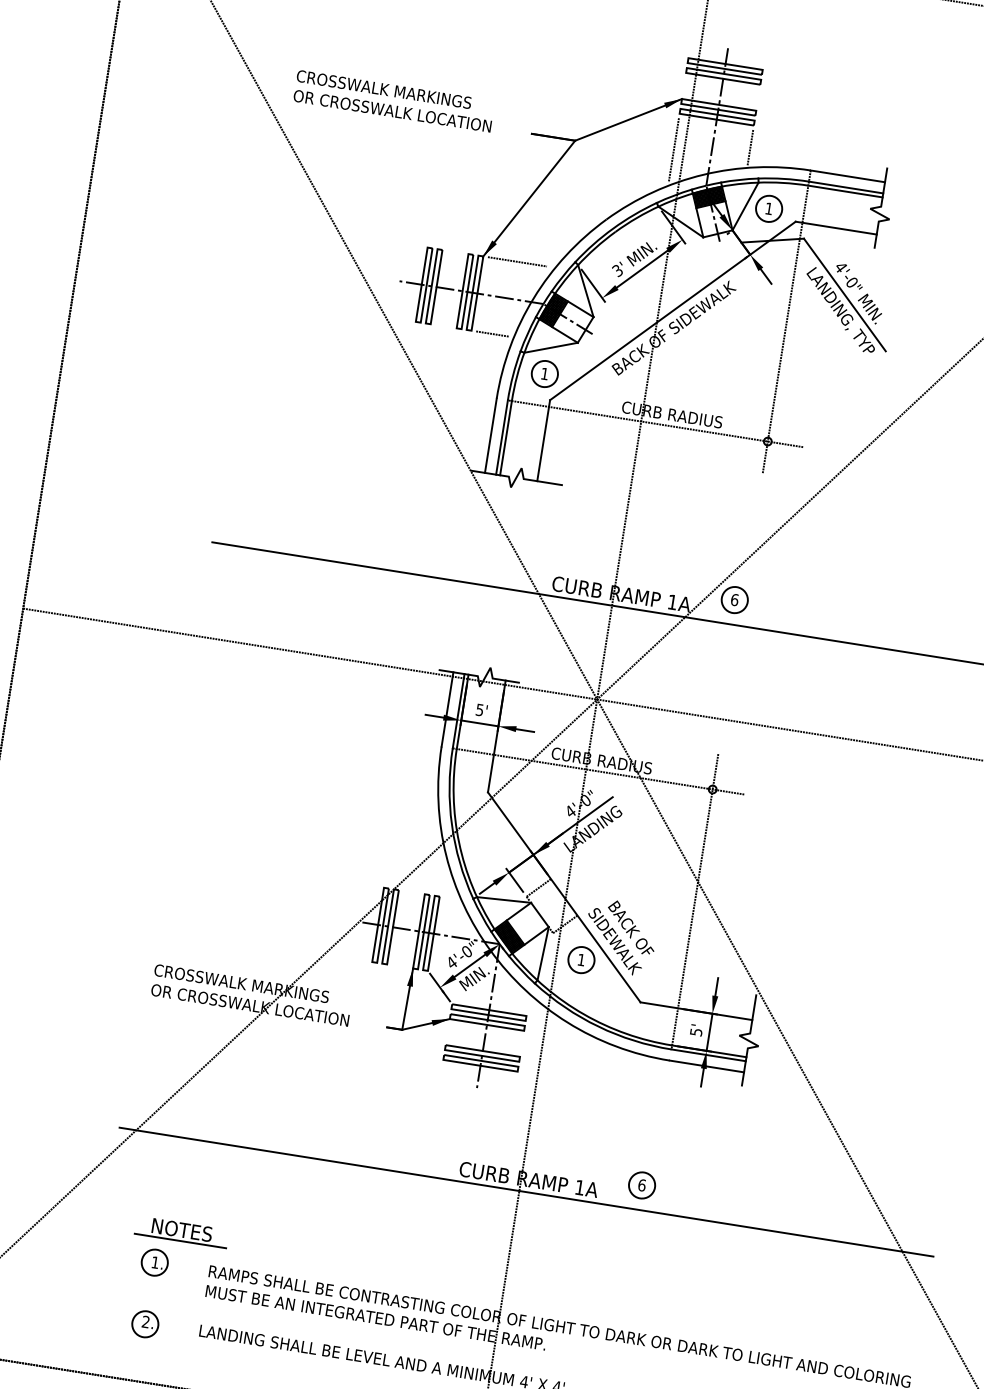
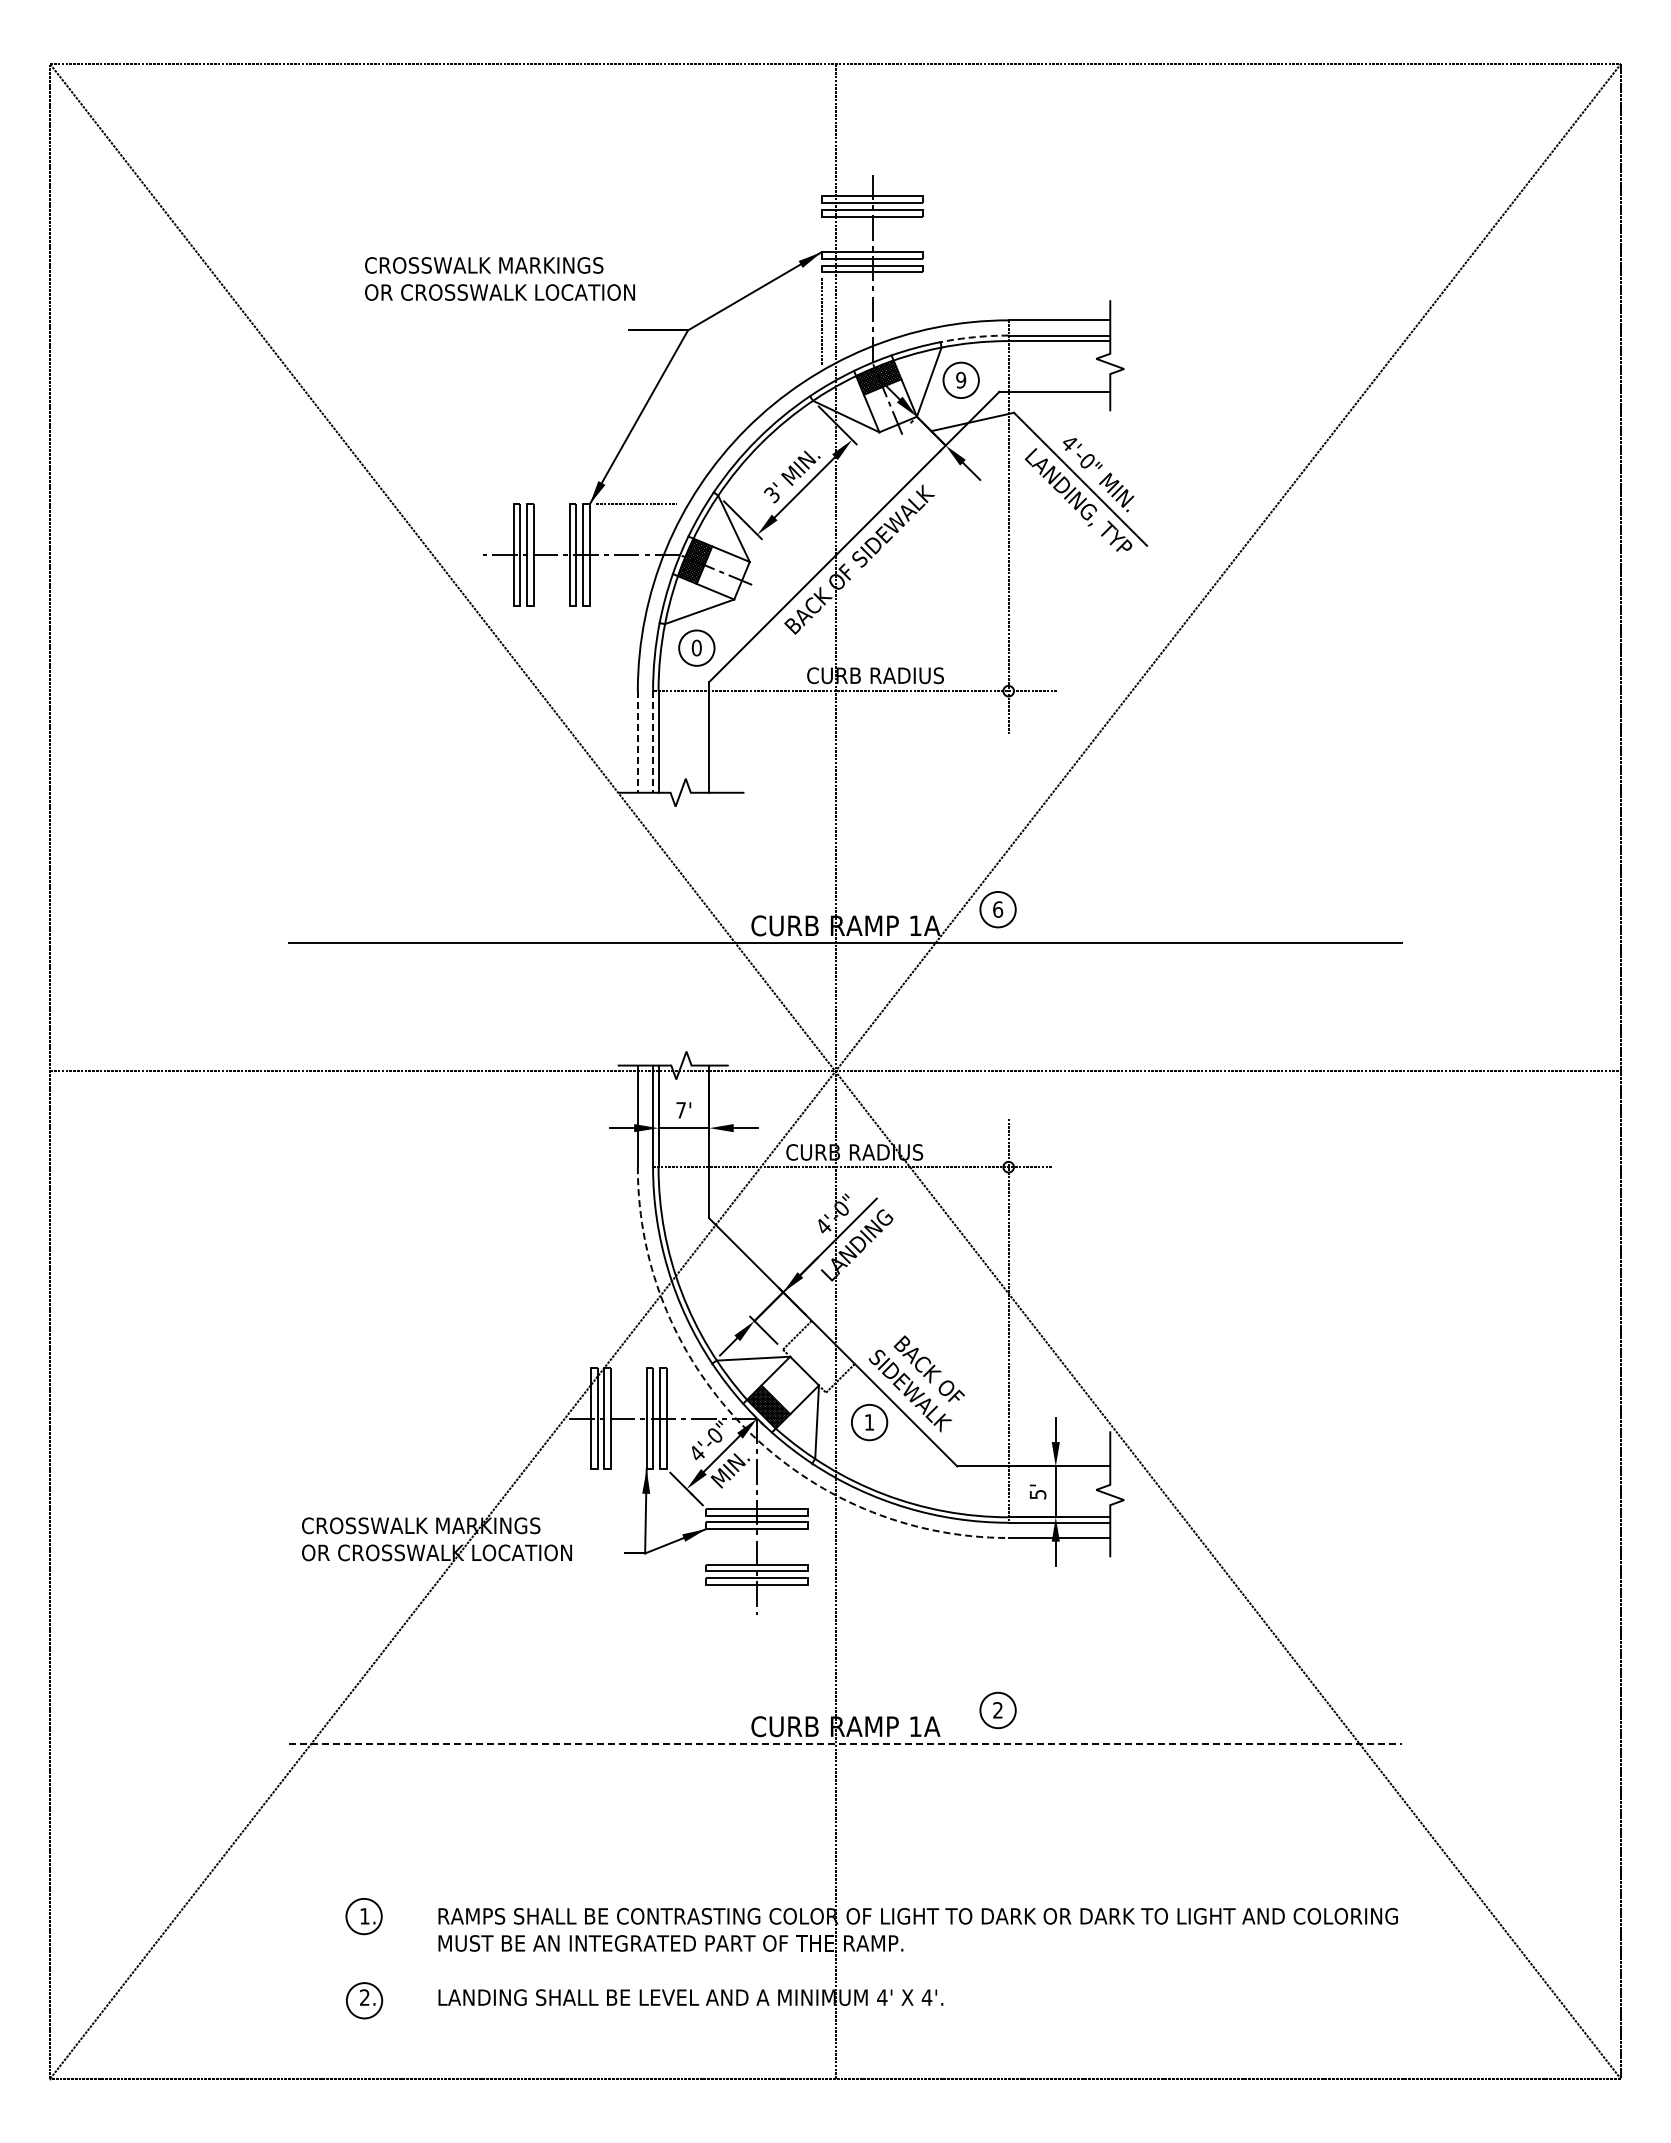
text: (393, 100) -> (499, 278), moved
line: (750, 147) -> (923, 302), removed
arc: (783, 179) -> (974, 337), solid -> dashed
text: (769, 208) -> (961, 379), 1 -> 9
line: (492, 333) -> (618, 605), removed
text: (544, 373) -> (696, 647), 1 -> 0
line: (490, 435) -> (637, 741), solid -> dashed
line: (502, 437) -> (653, 741), solid -> dashed
text: (479, 710) -> (680, 1110), 5' -> 7'
arc: (490, 950) -> (746, 1429), solid -> dashed
text: (642, 1185) -> (998, 1710), 6 -> 2
line: (526, 1191) -> (845, 1743), solid -> dashed
part: (181, 1231) -> (393, 1869), removed

